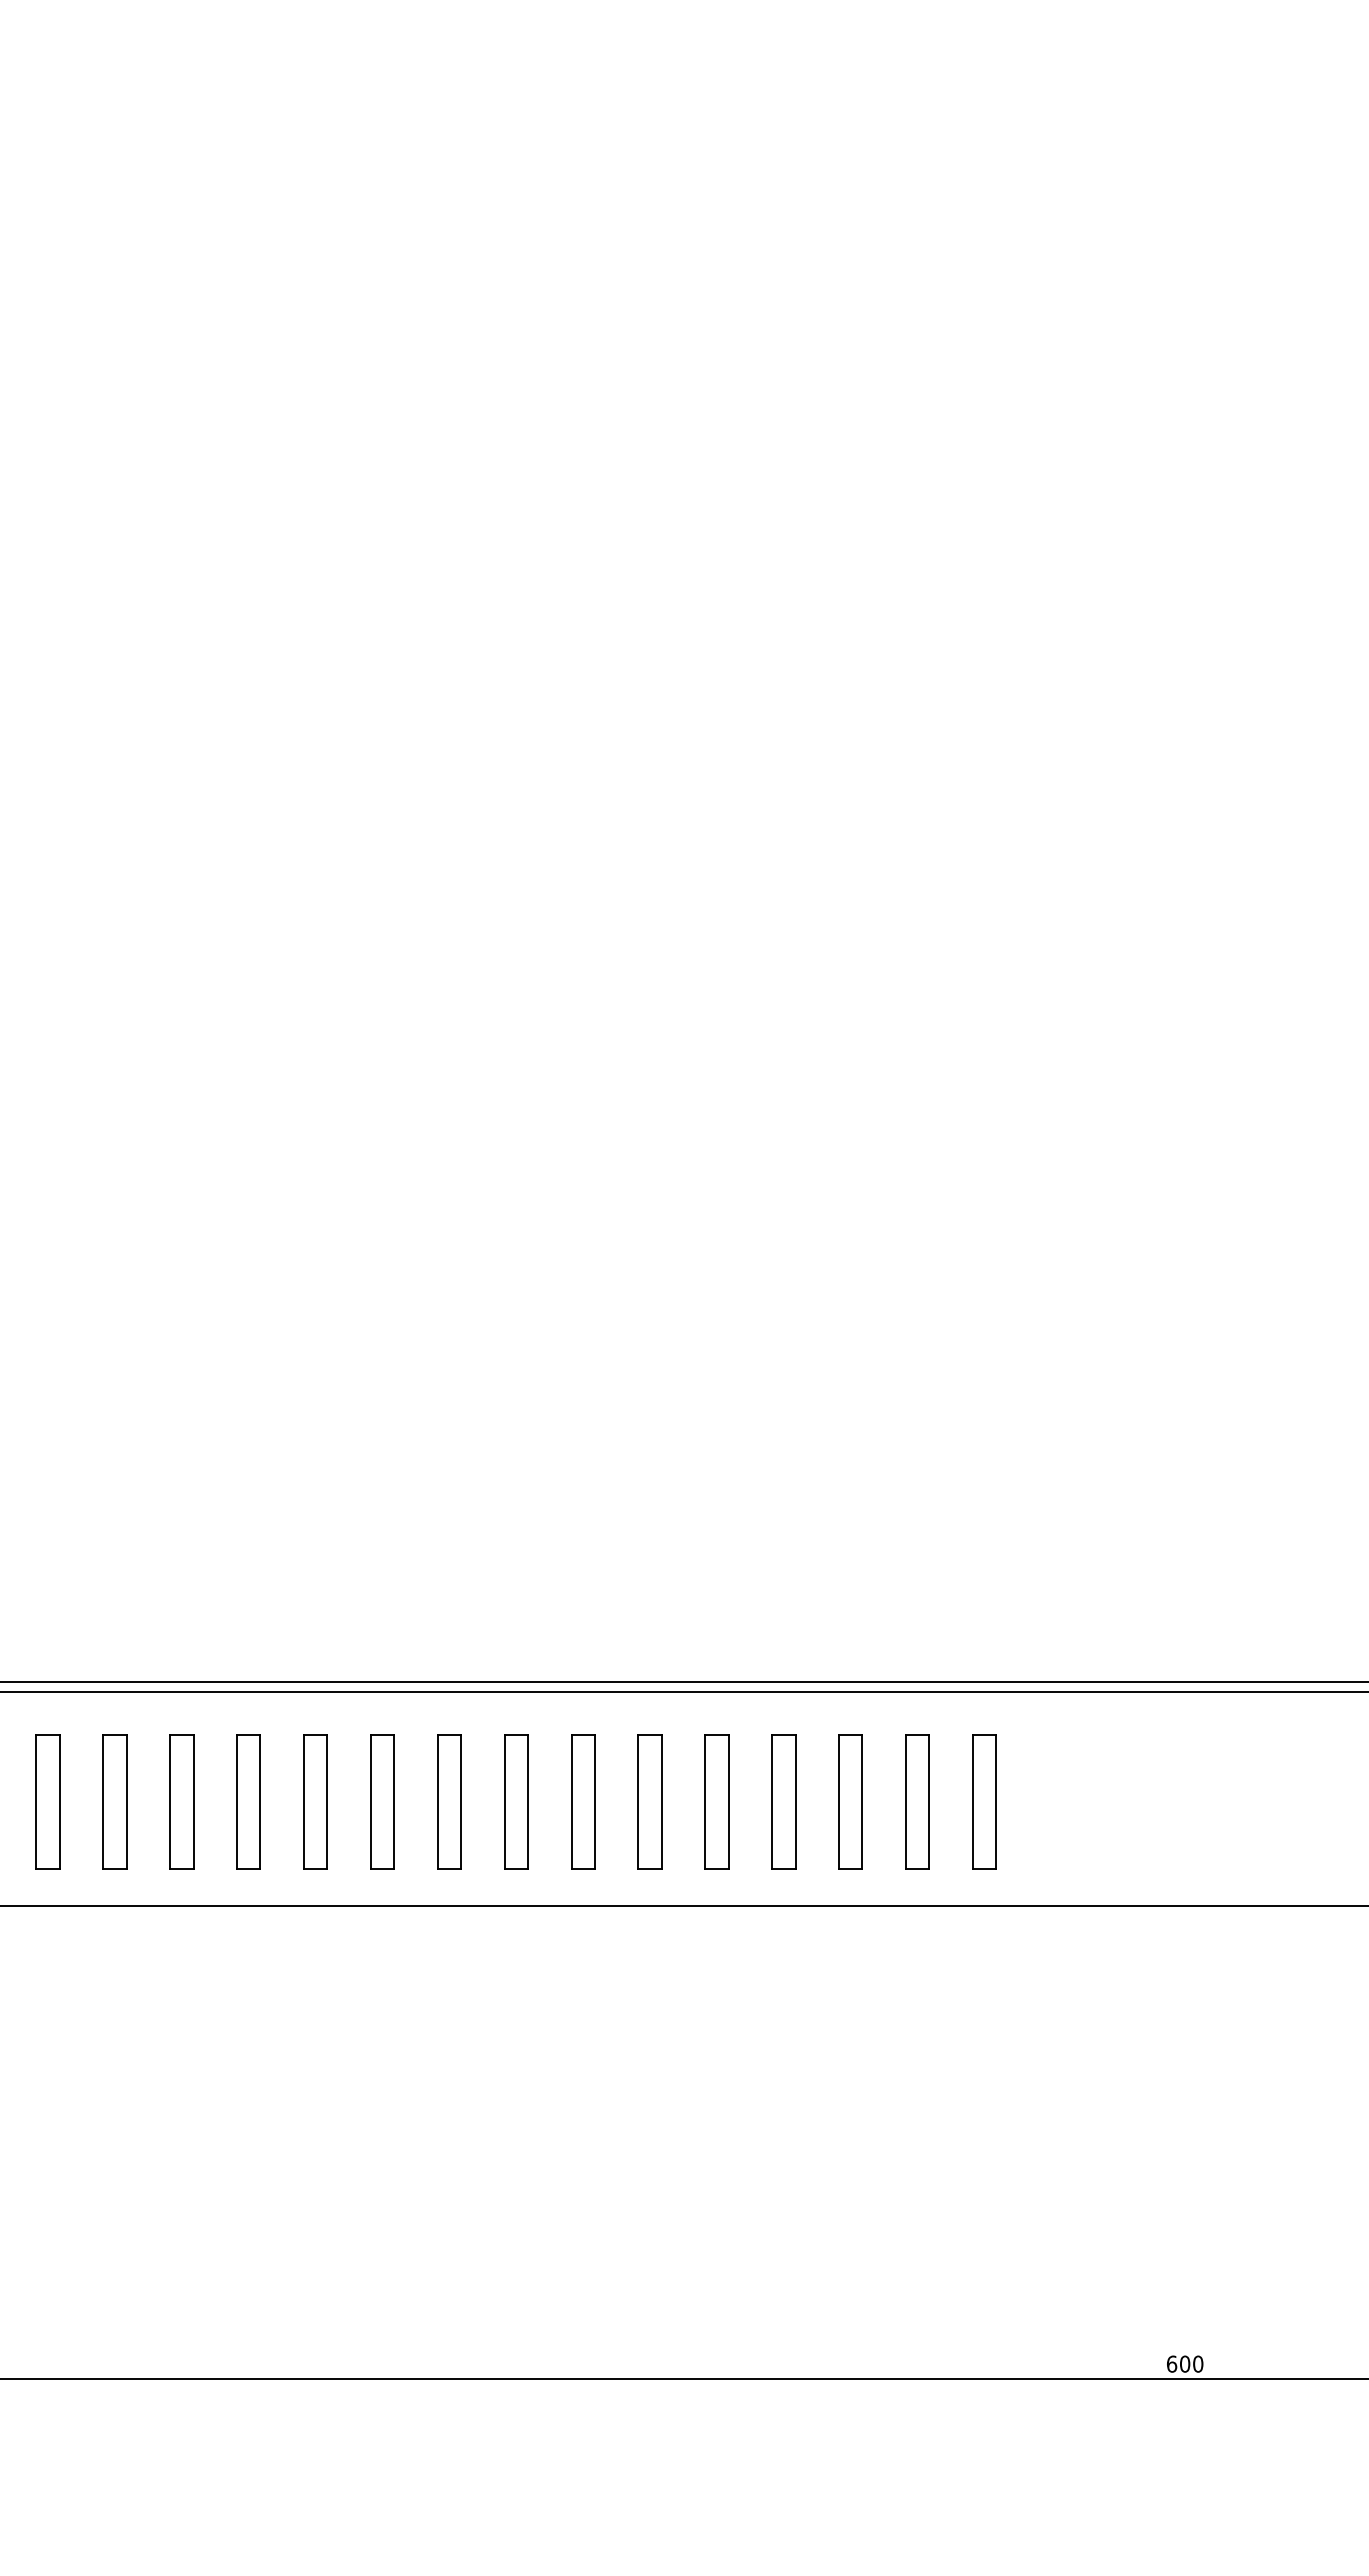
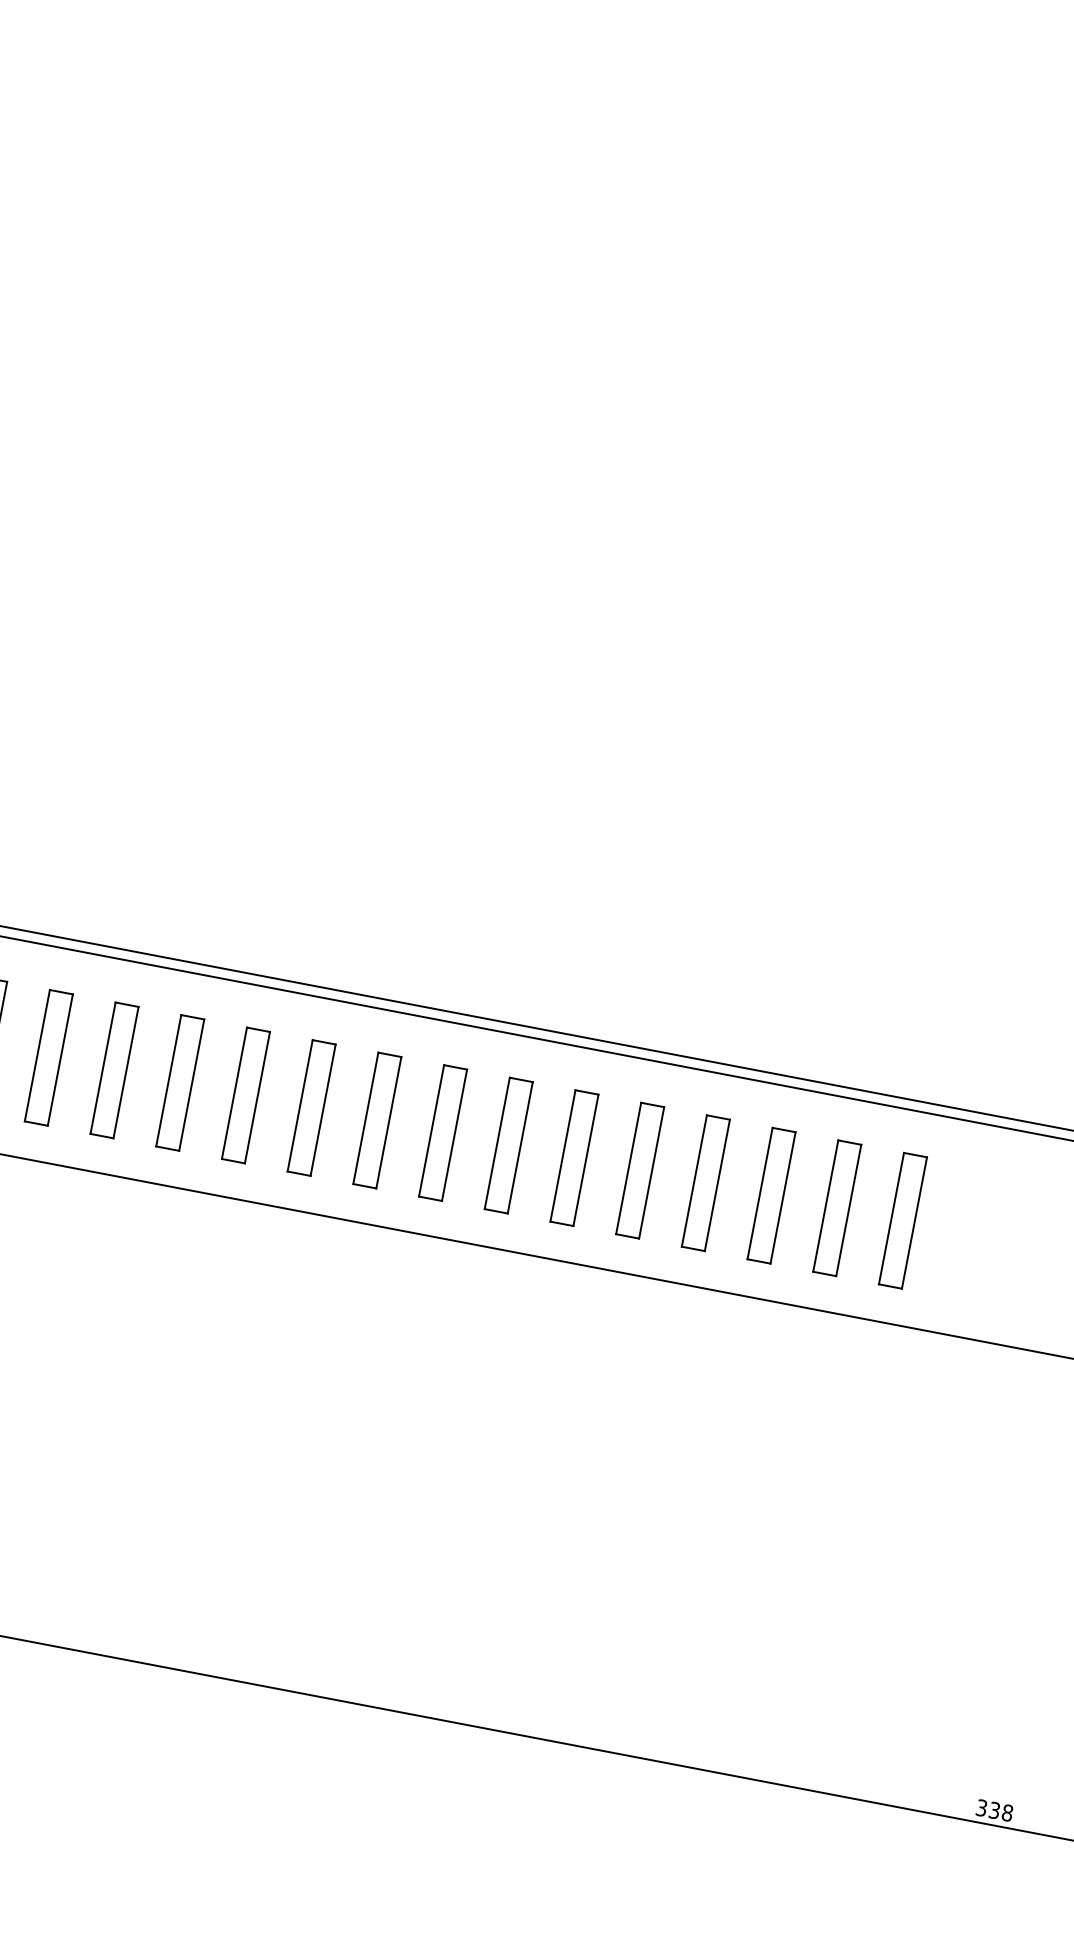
text: (1185, 2363) -> (995, 1809), 600 -> 338

